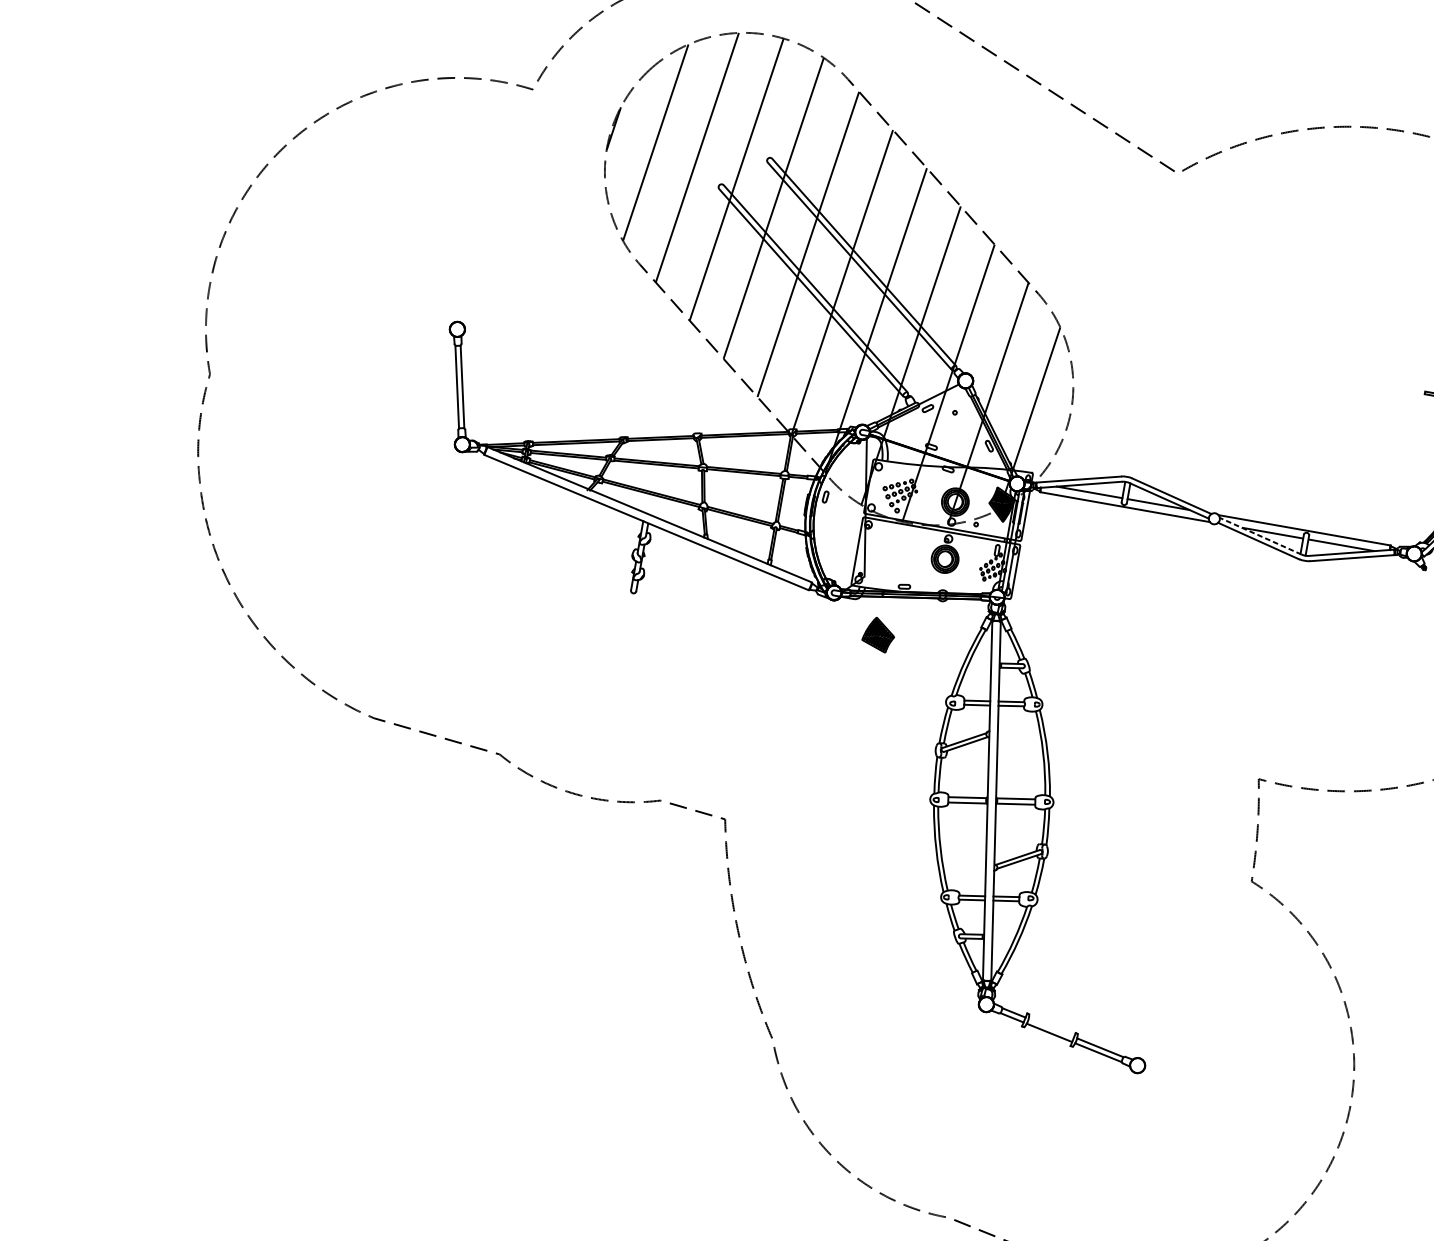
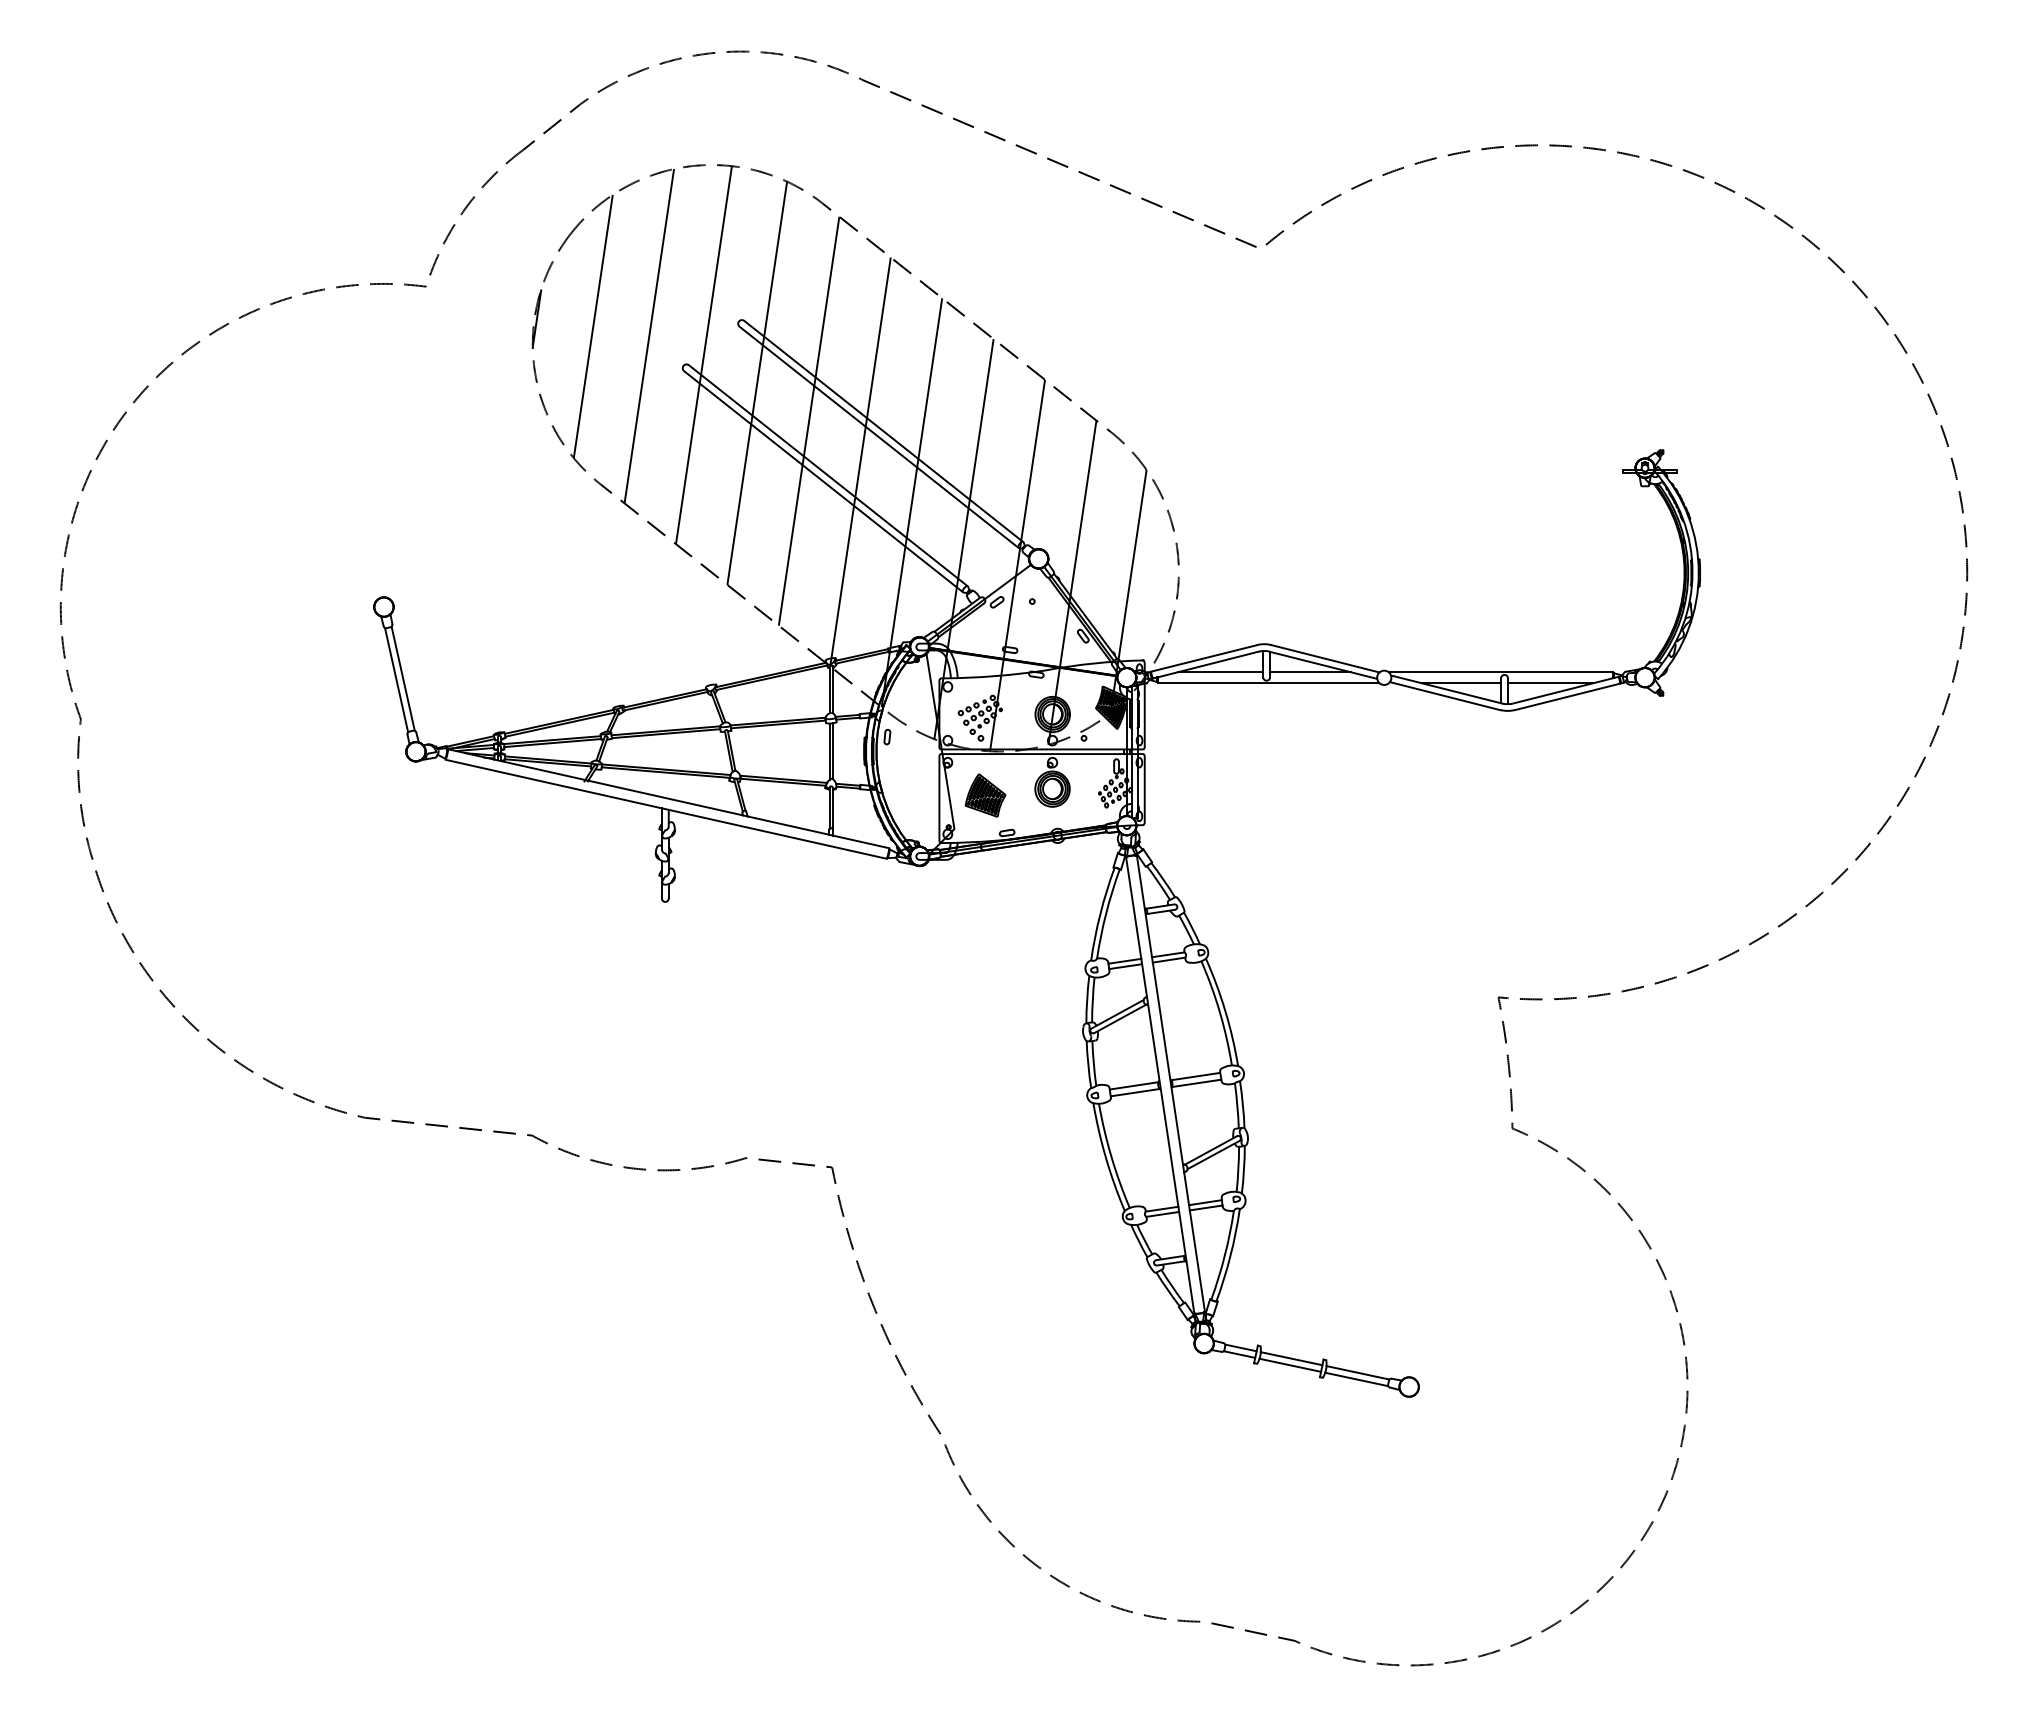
line: (1260, 536) -> (1446, 689), dashed -> solid
part: (878, 634) -> (985, 795), moved
line: (1051, 1027) -> (1291, 1358), added

